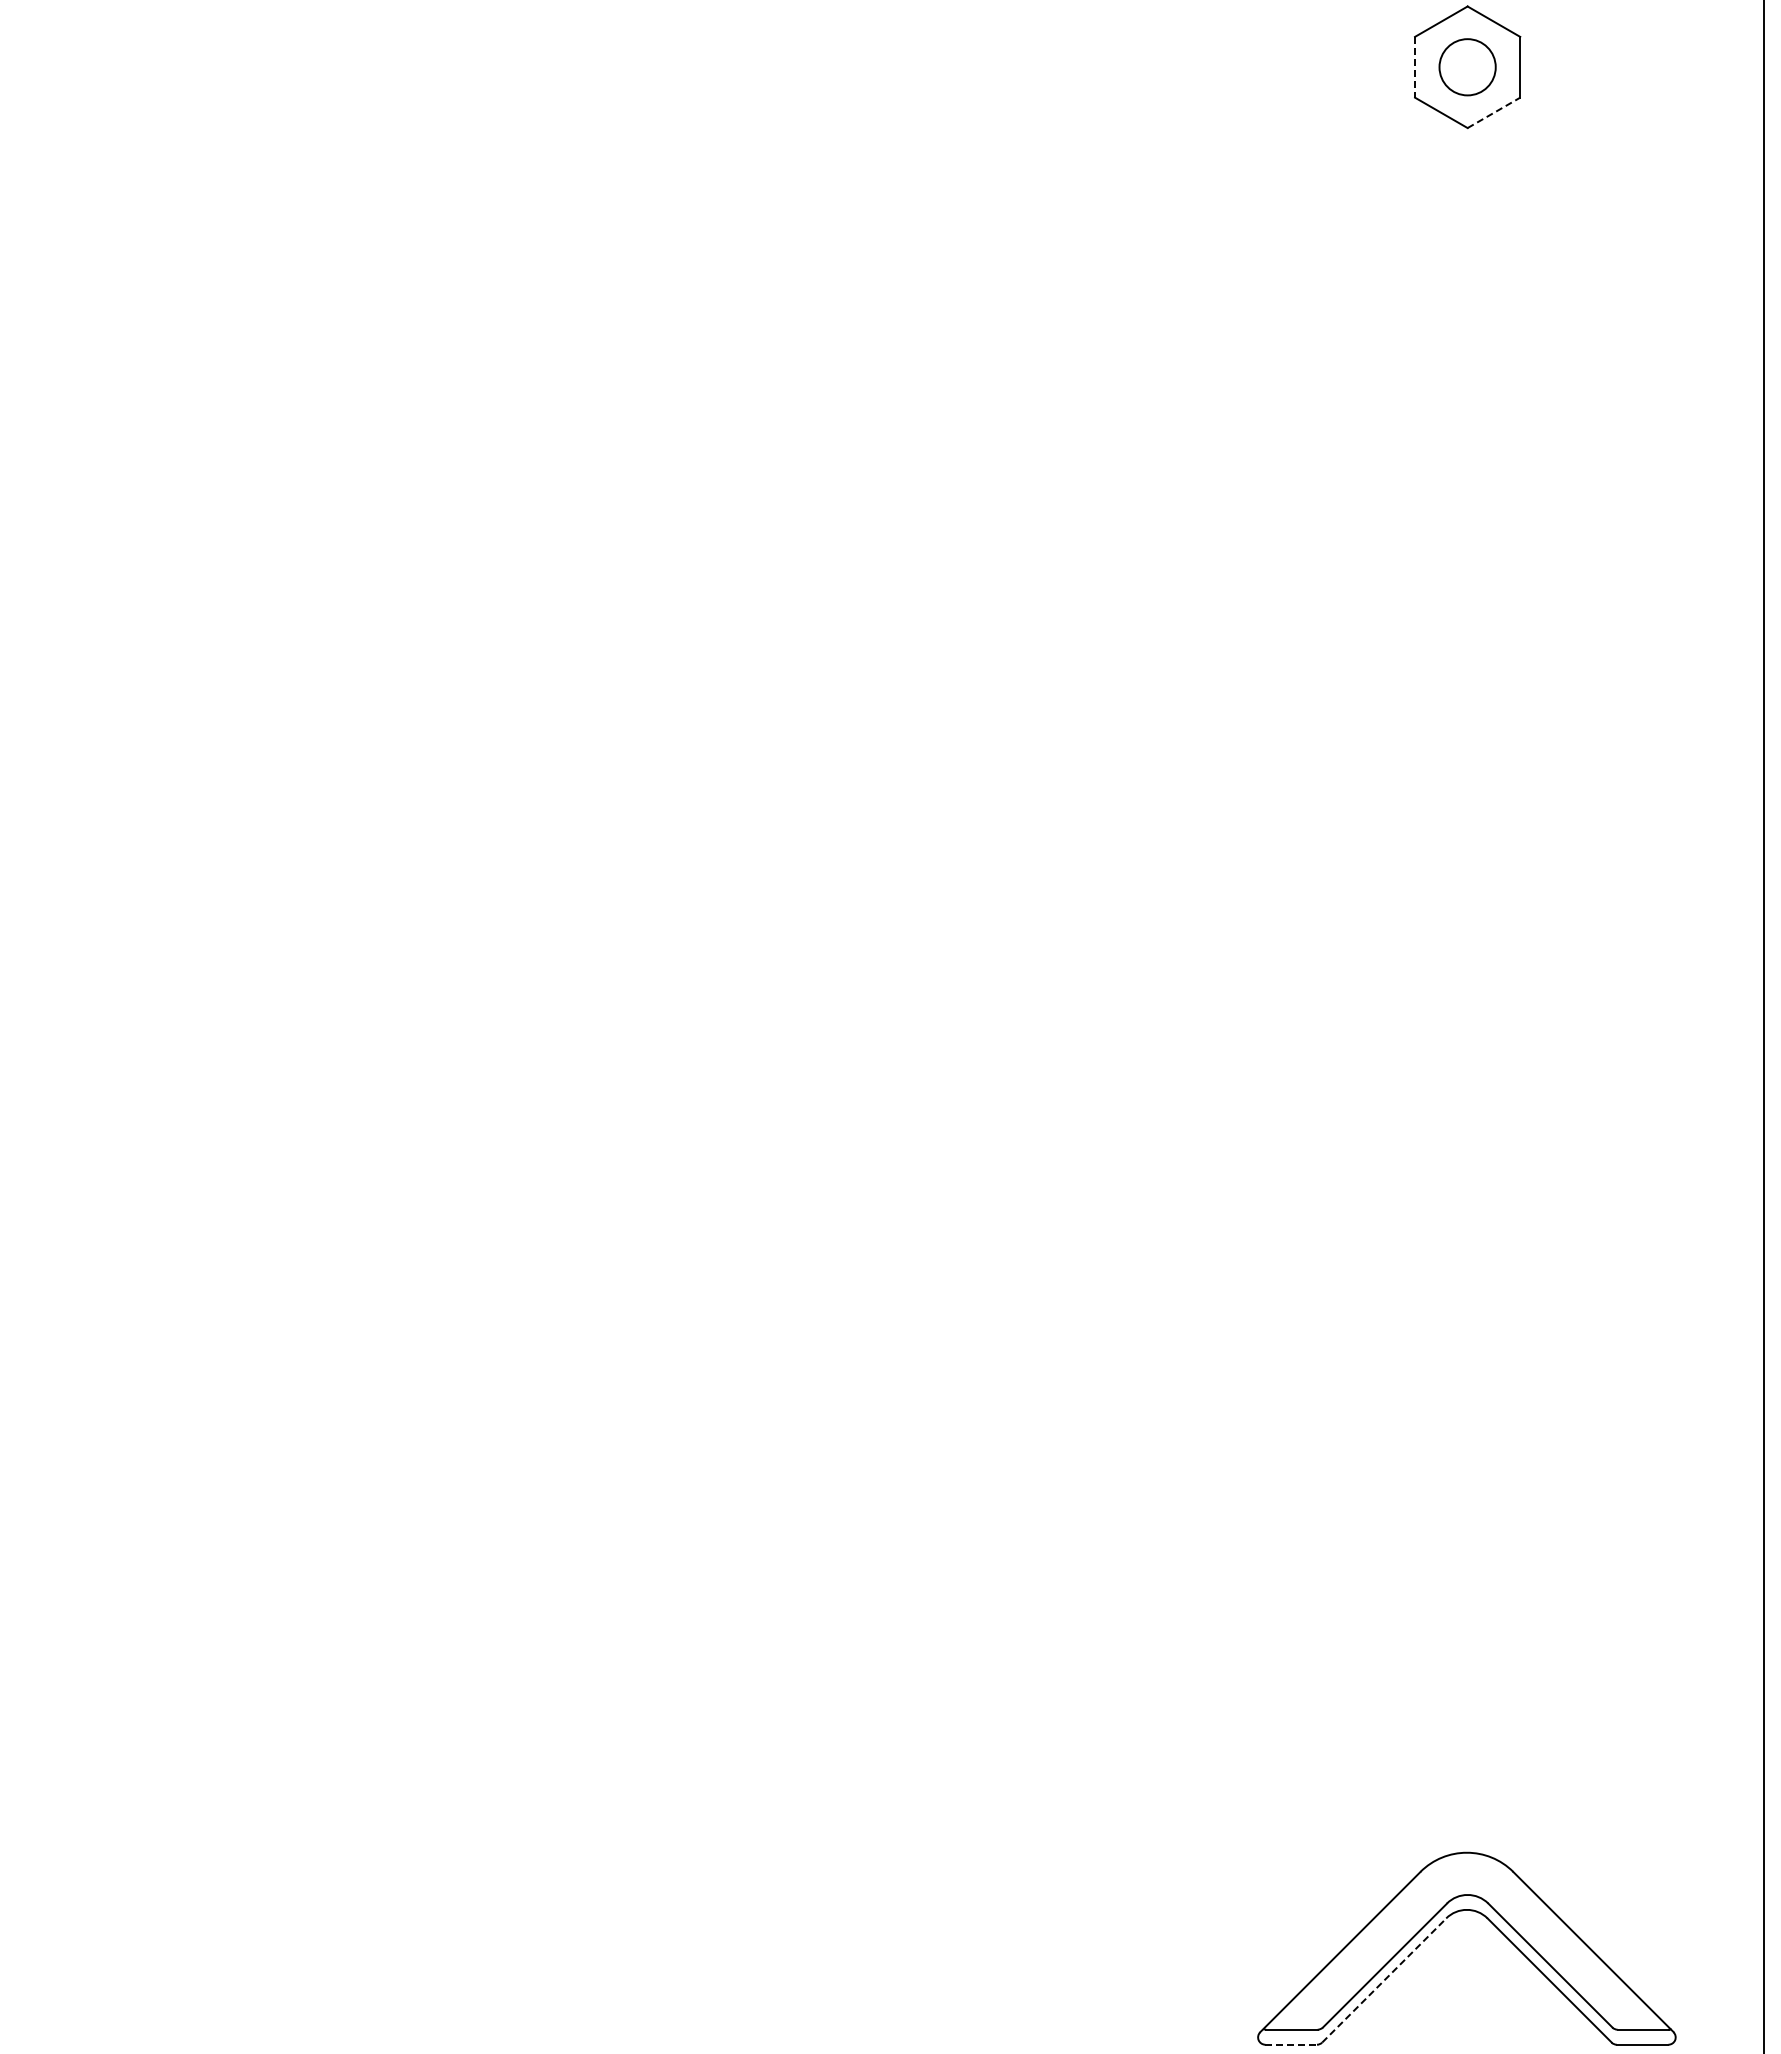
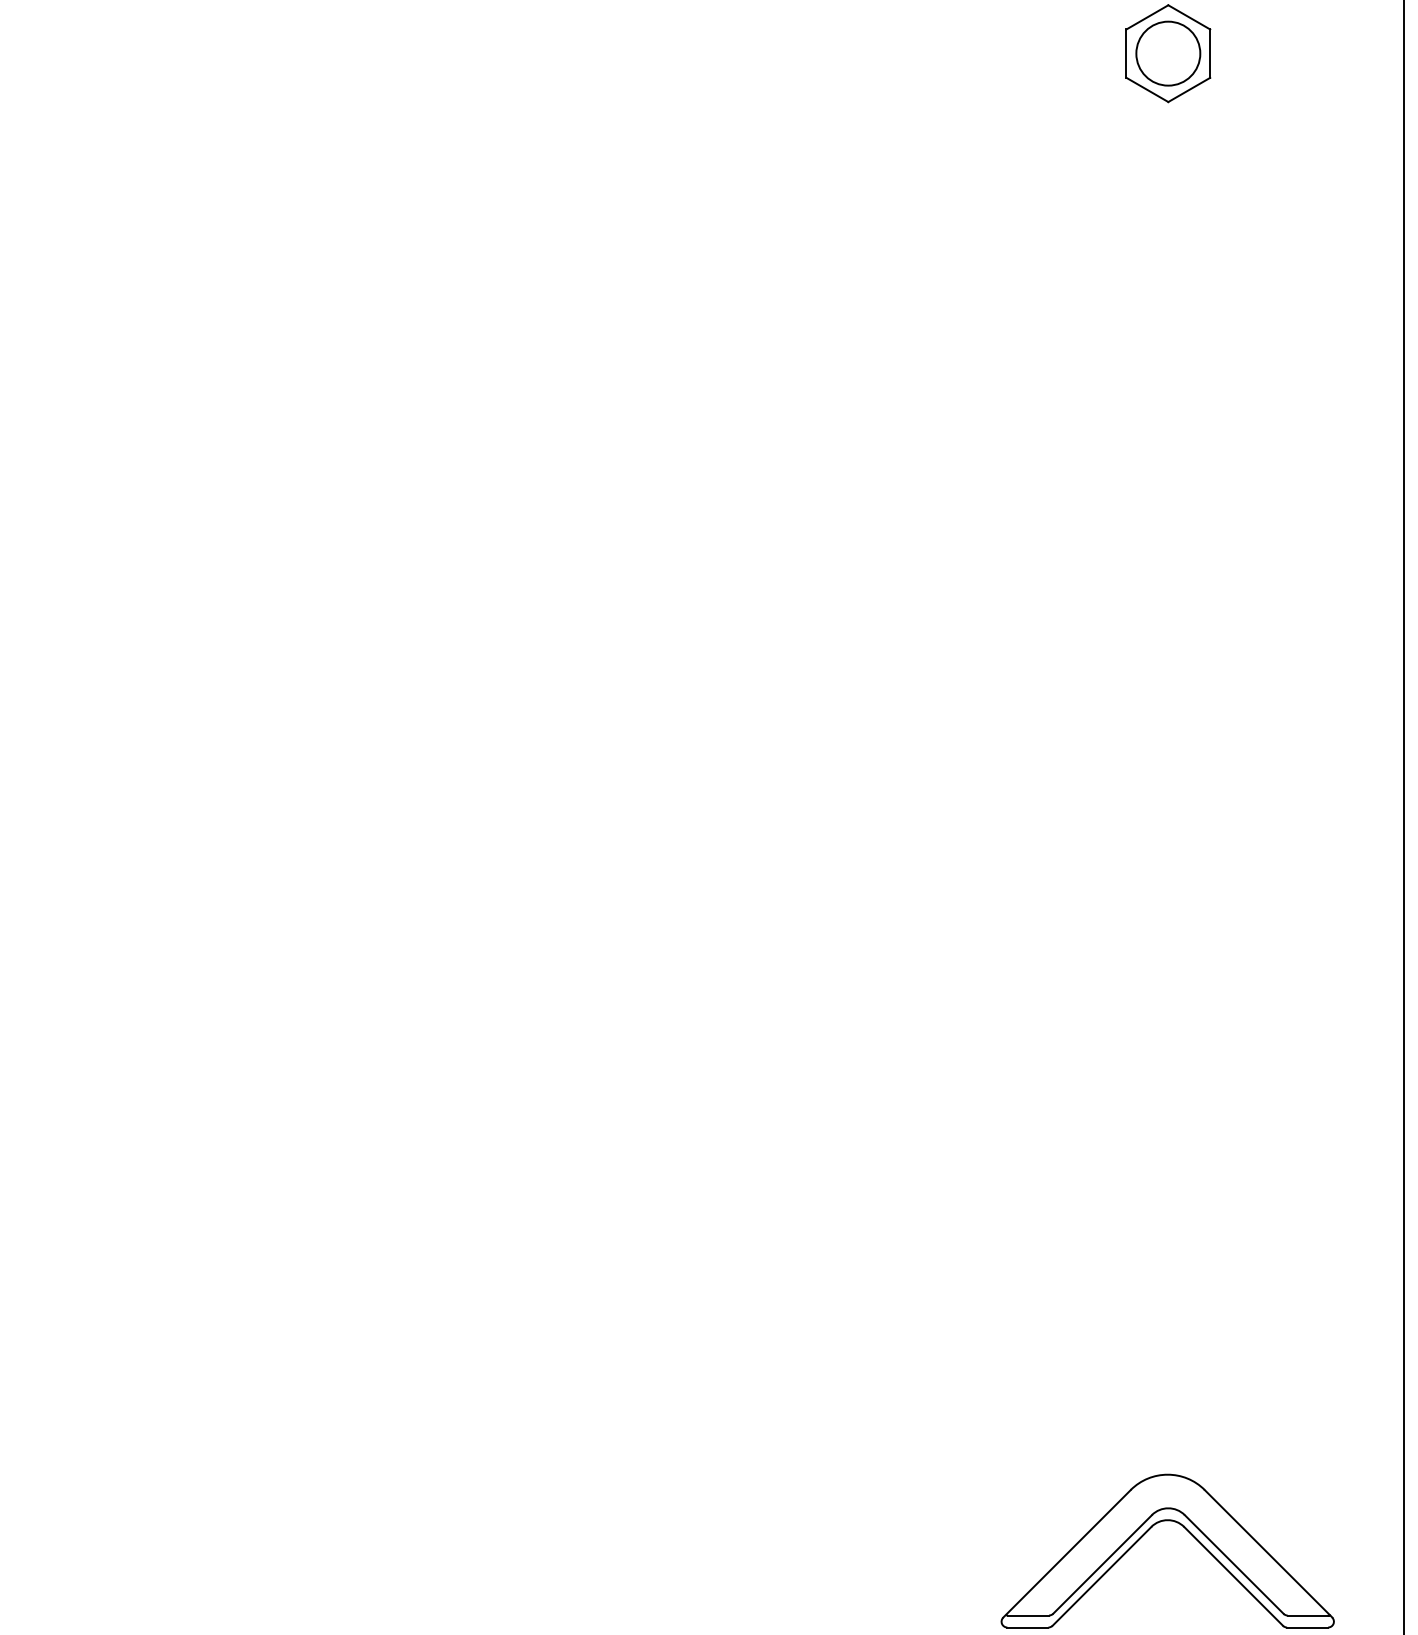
line: (1415, 67) -> (1126, 53), dashed -> solid
circle: (1467, 67) -> (1168, 53), size x1.43
line: (1494, 112) -> (1189, 89), dashed -> solid
line: (1384, 1980) -> (1102, 1576), dashed -> solid
line: (1291, 2044) -> (1028, 1627), dashed -> solid

